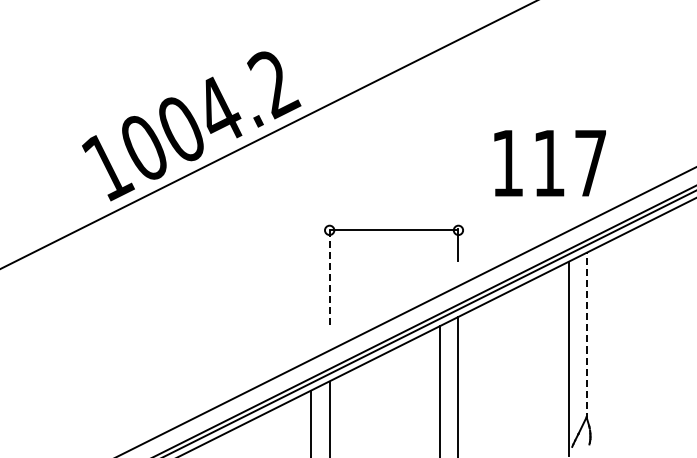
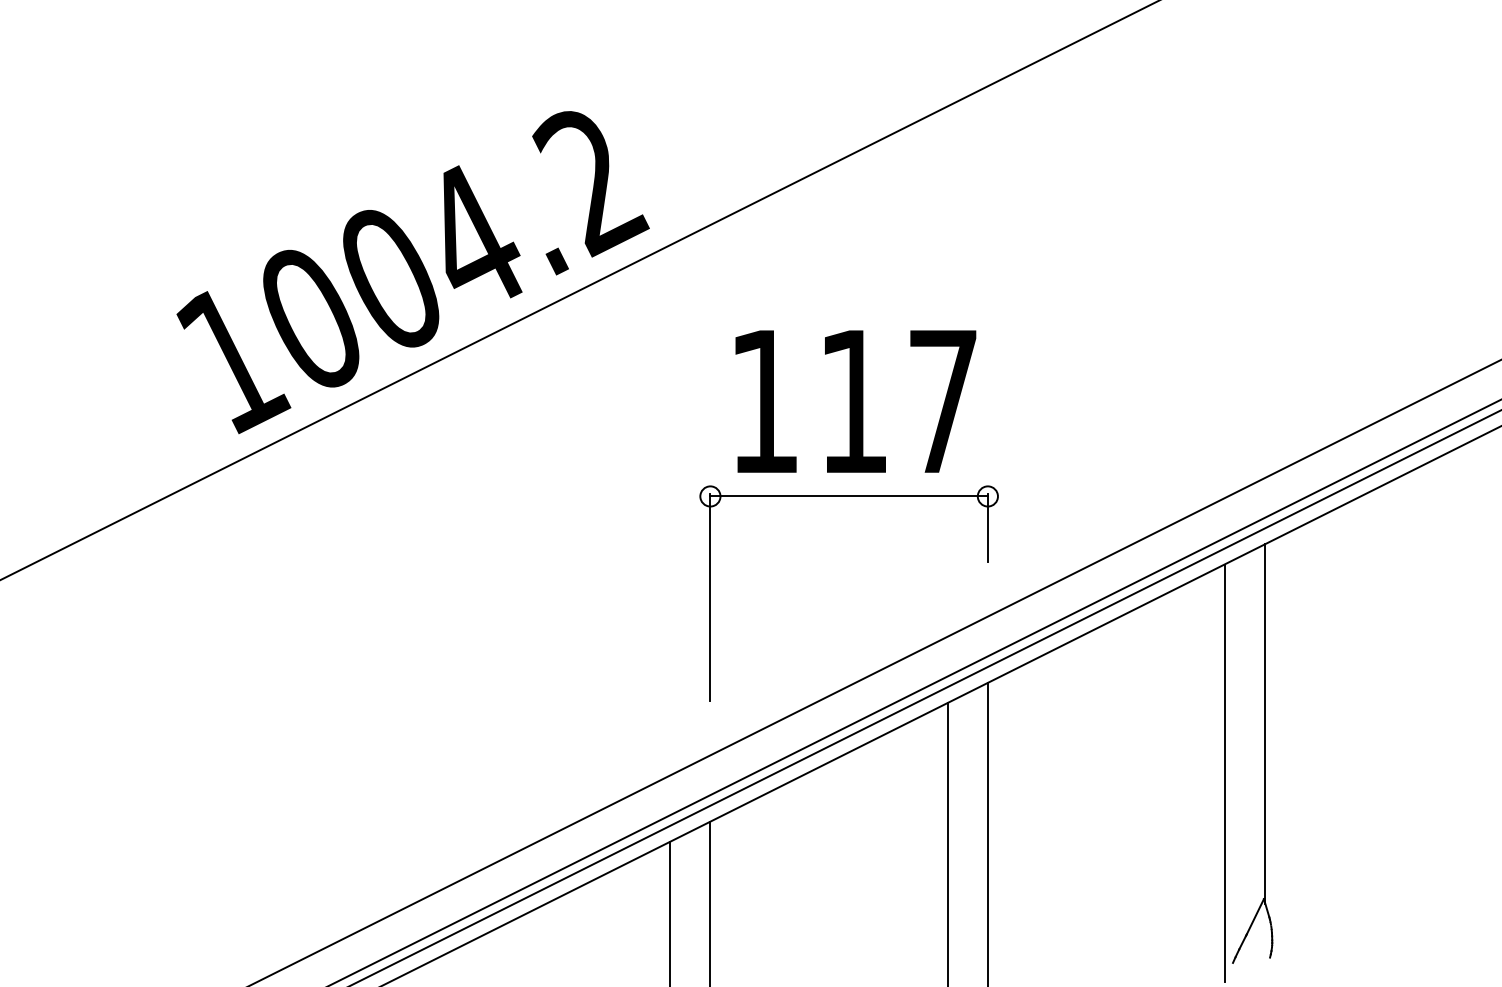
text: (549, 163) -> (854, 401), moved
line: (329, 277) -> (710, 597), dashed -> solid
line: (587, 335) -> (1265, 722), dashed -> solid

